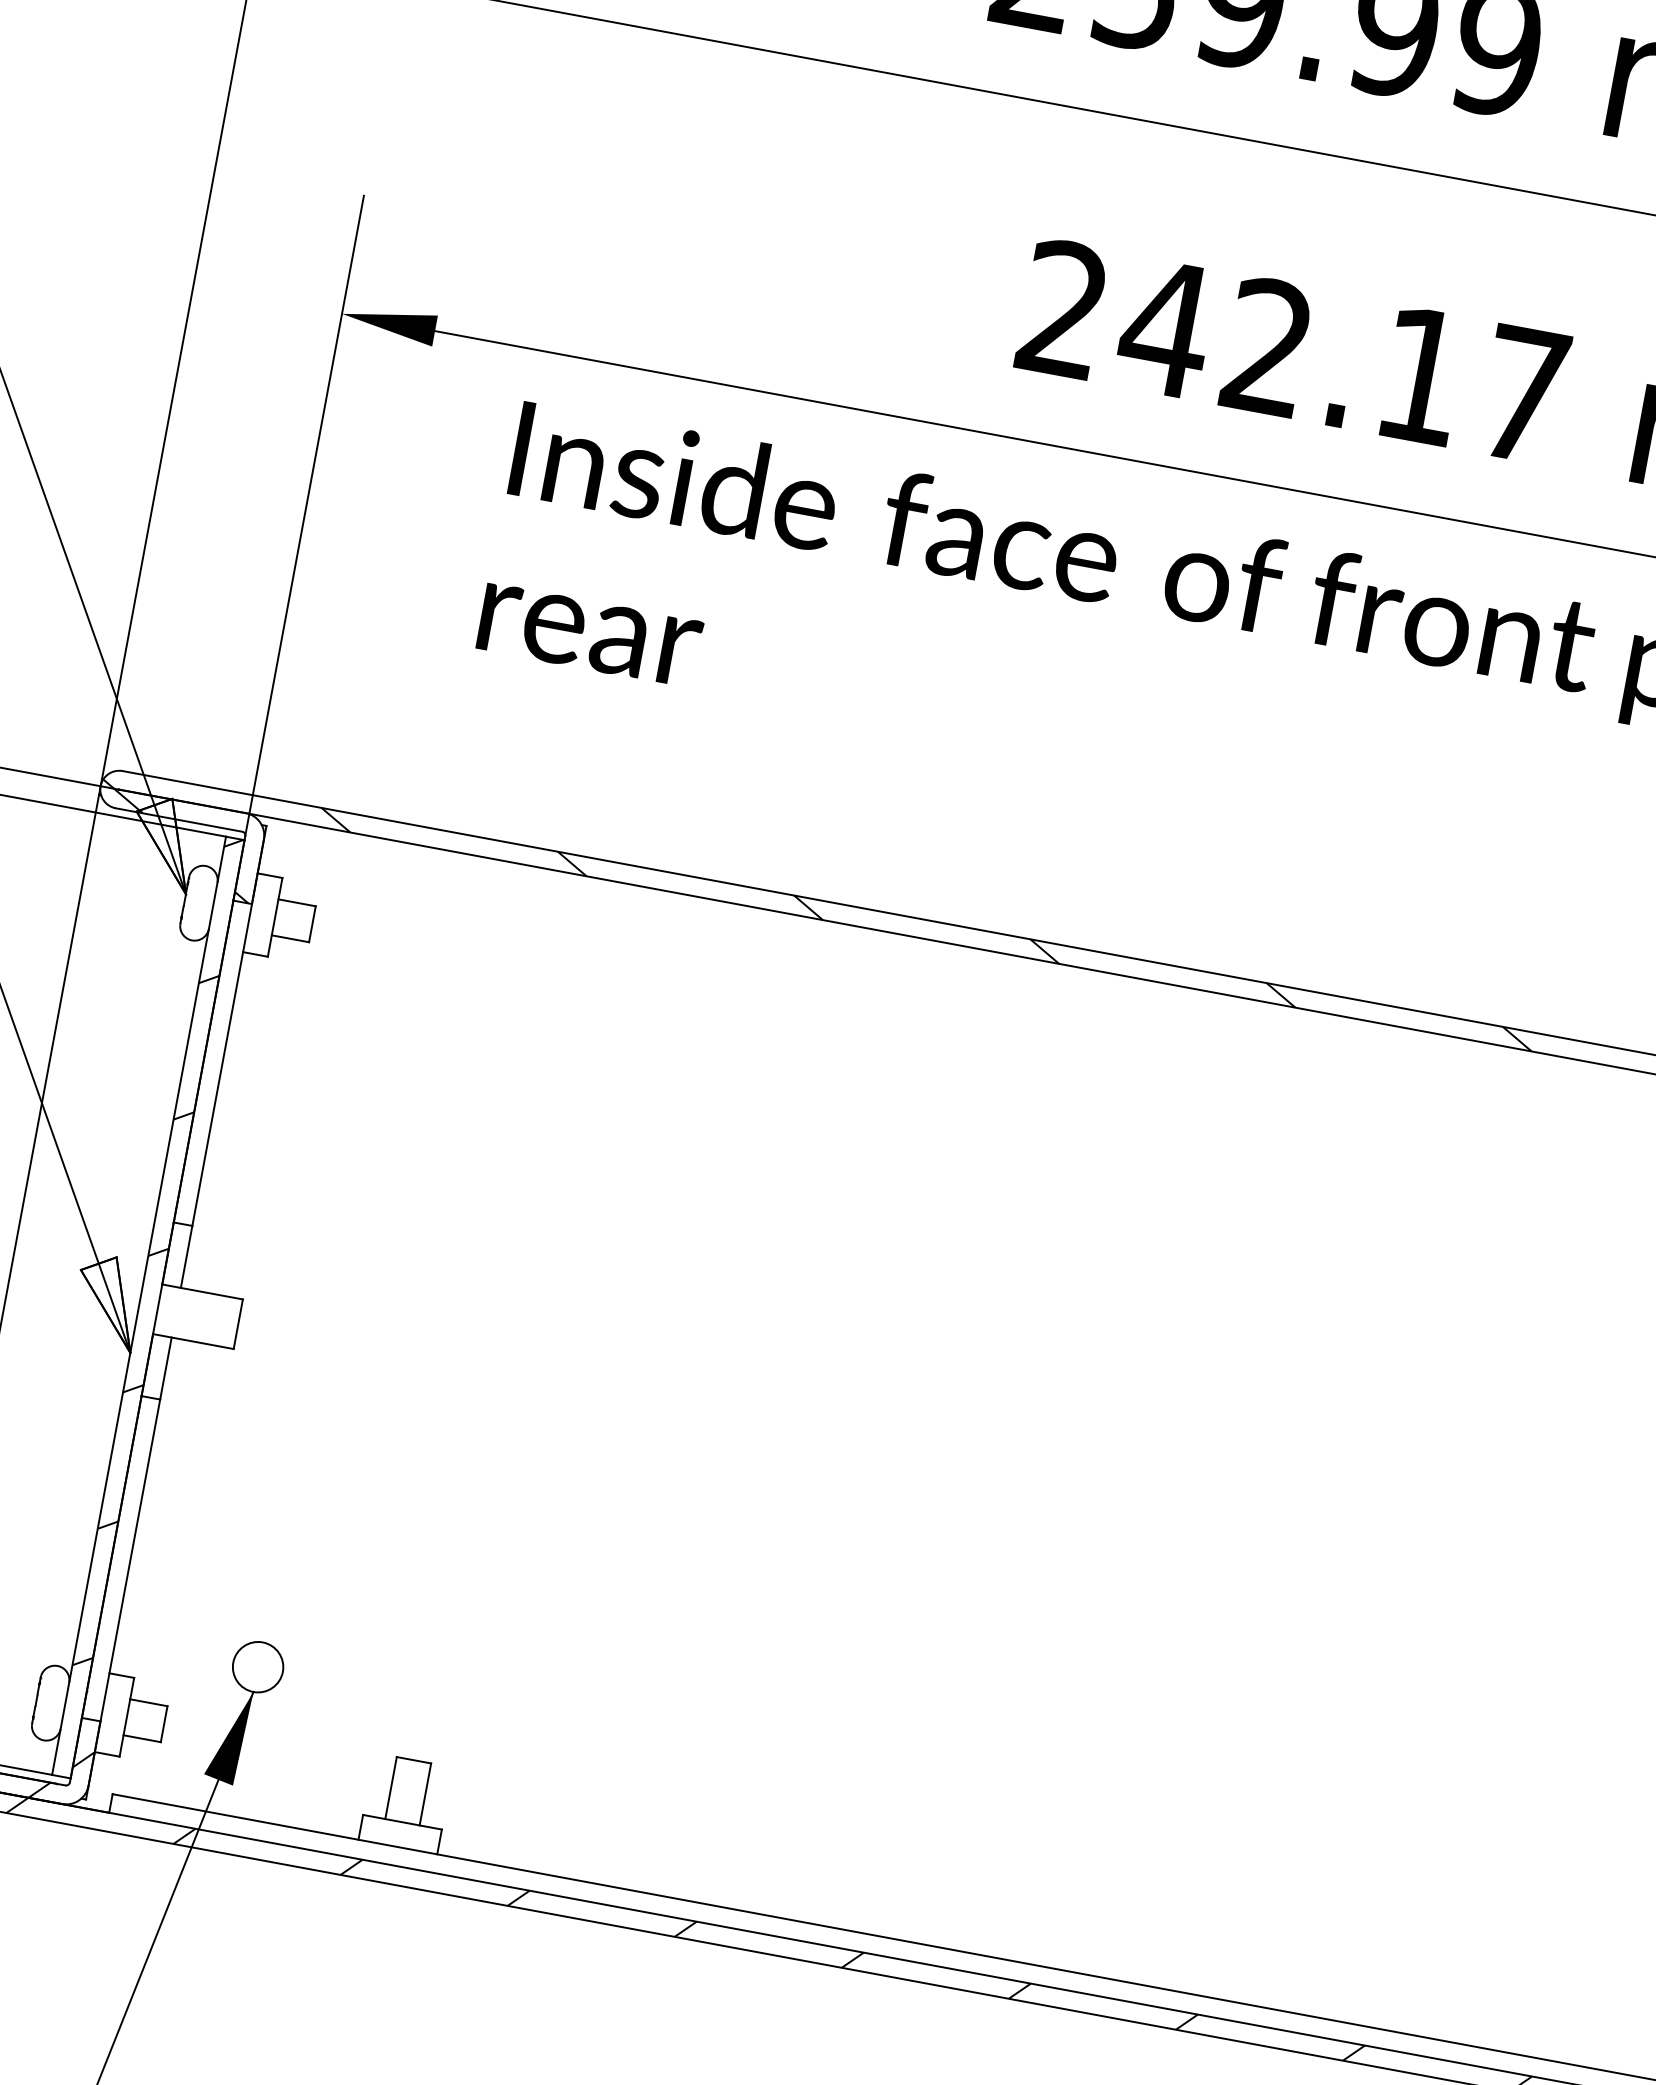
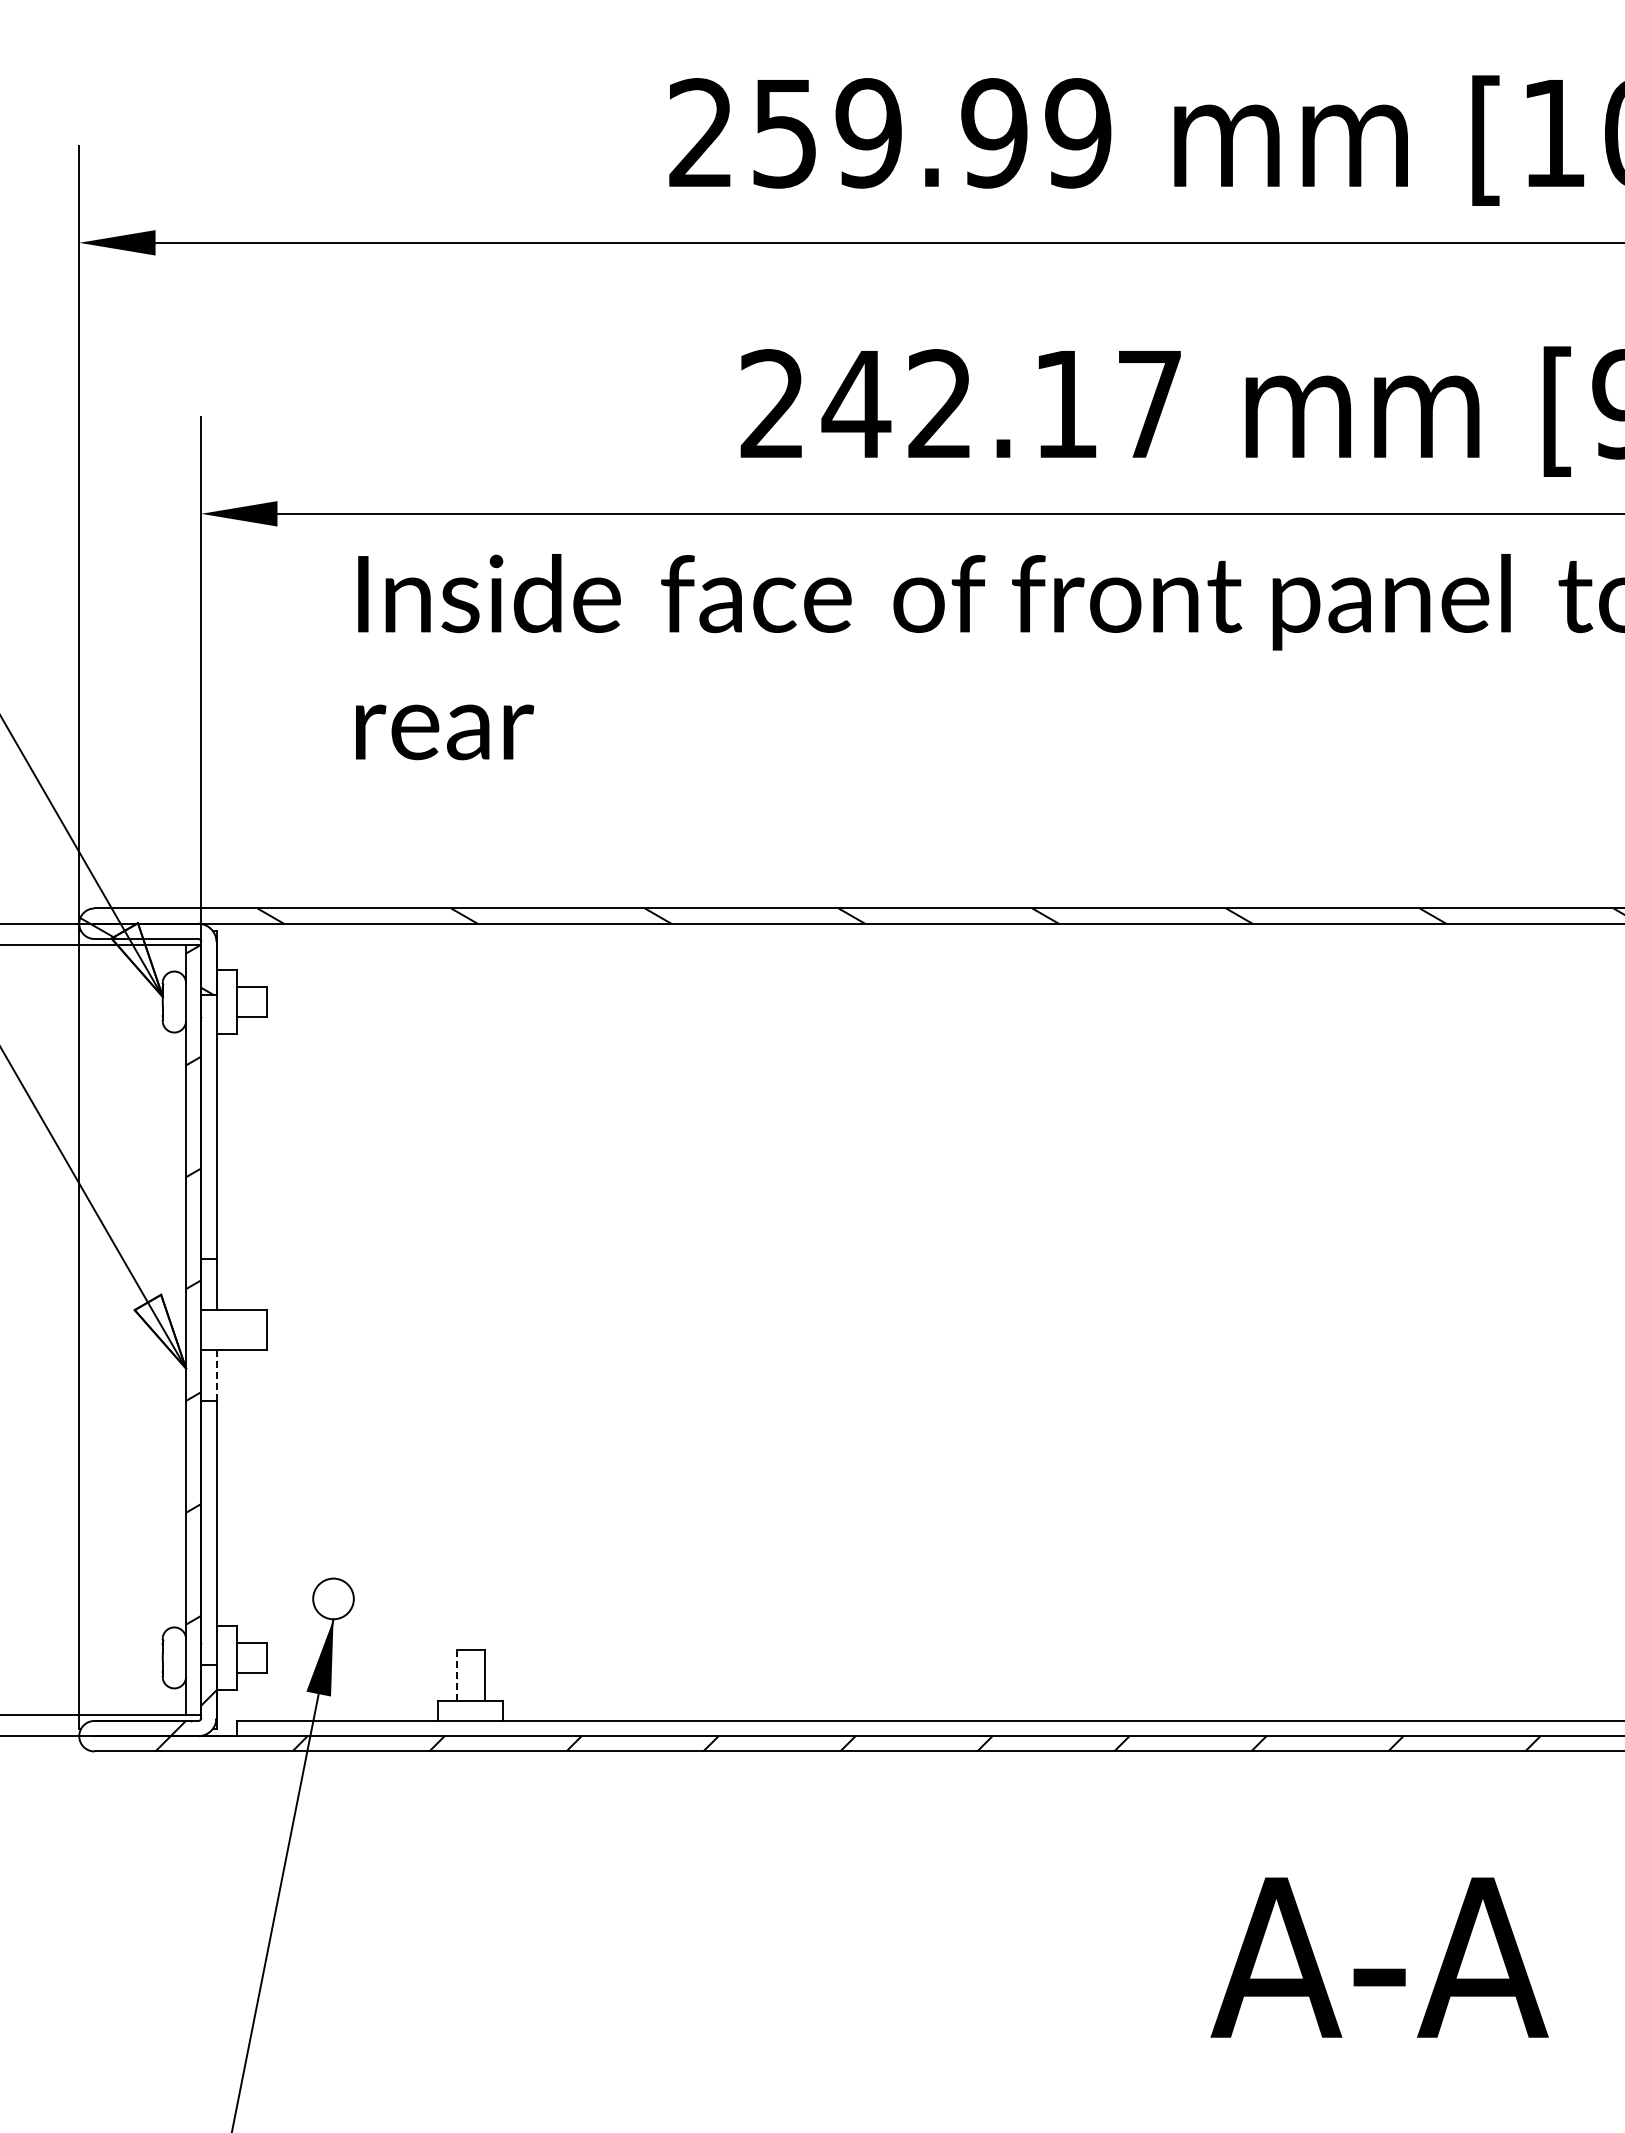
line: (165, 1369) -> (216, 1376), solid -> dashed
line: (391, 1787) -> (456, 1674), solid -> dashed

